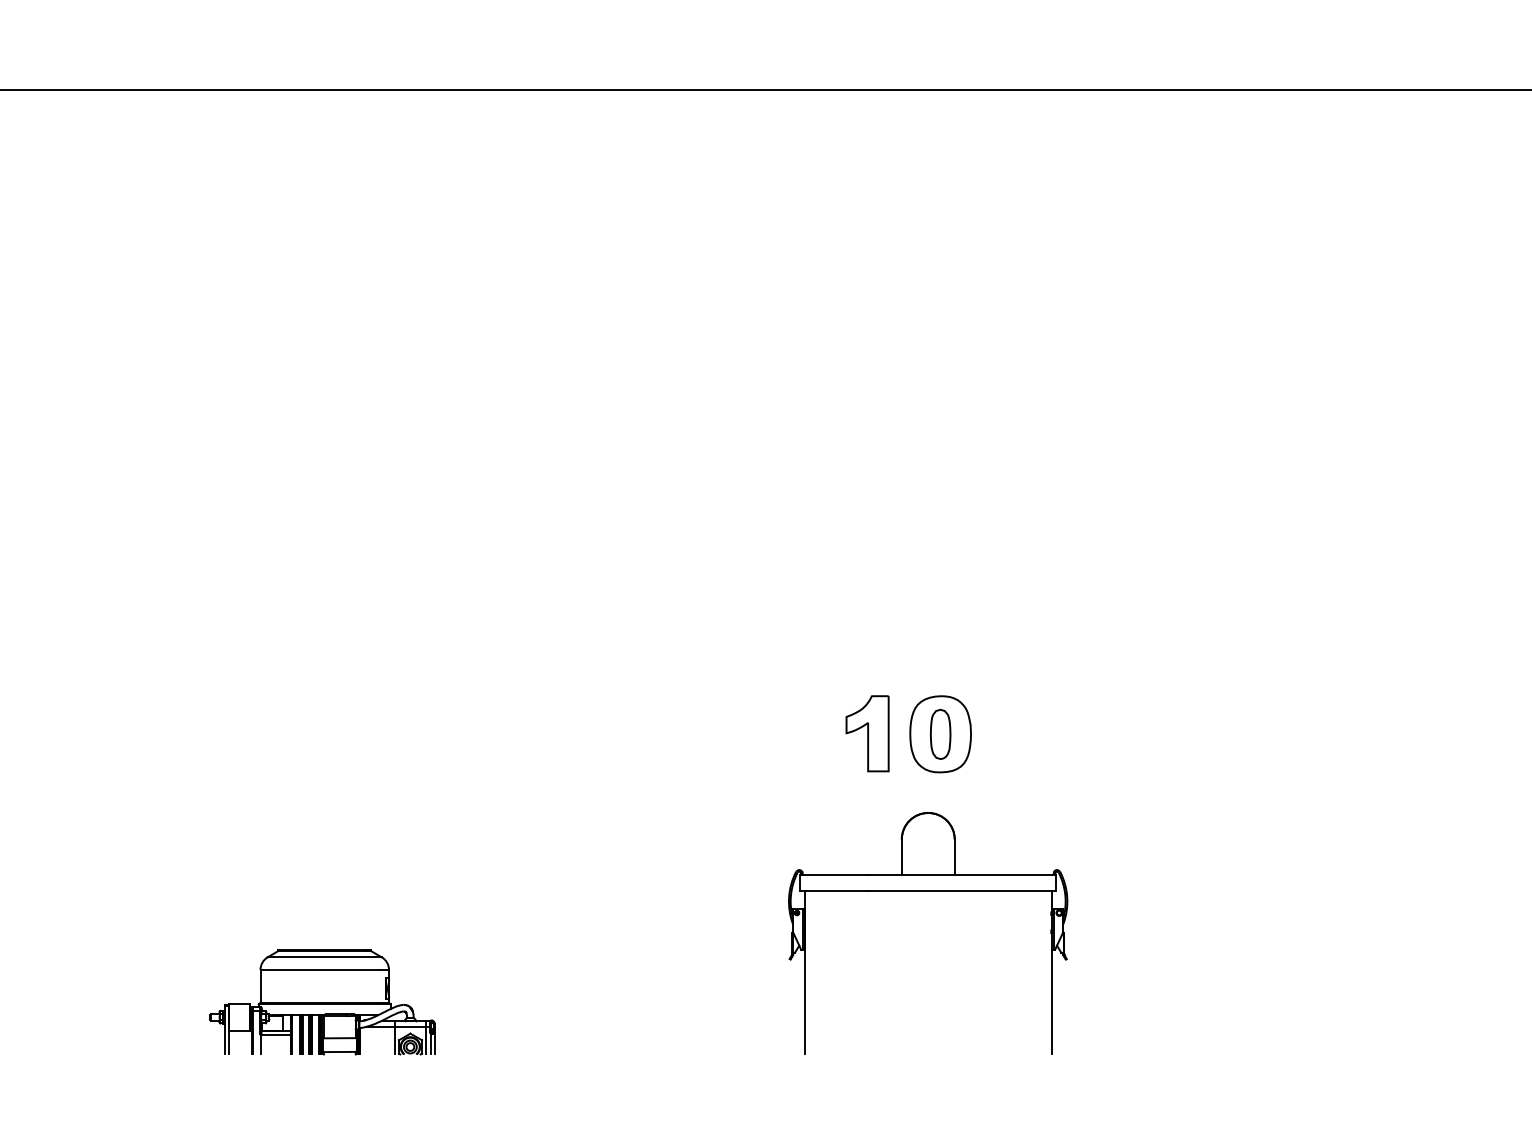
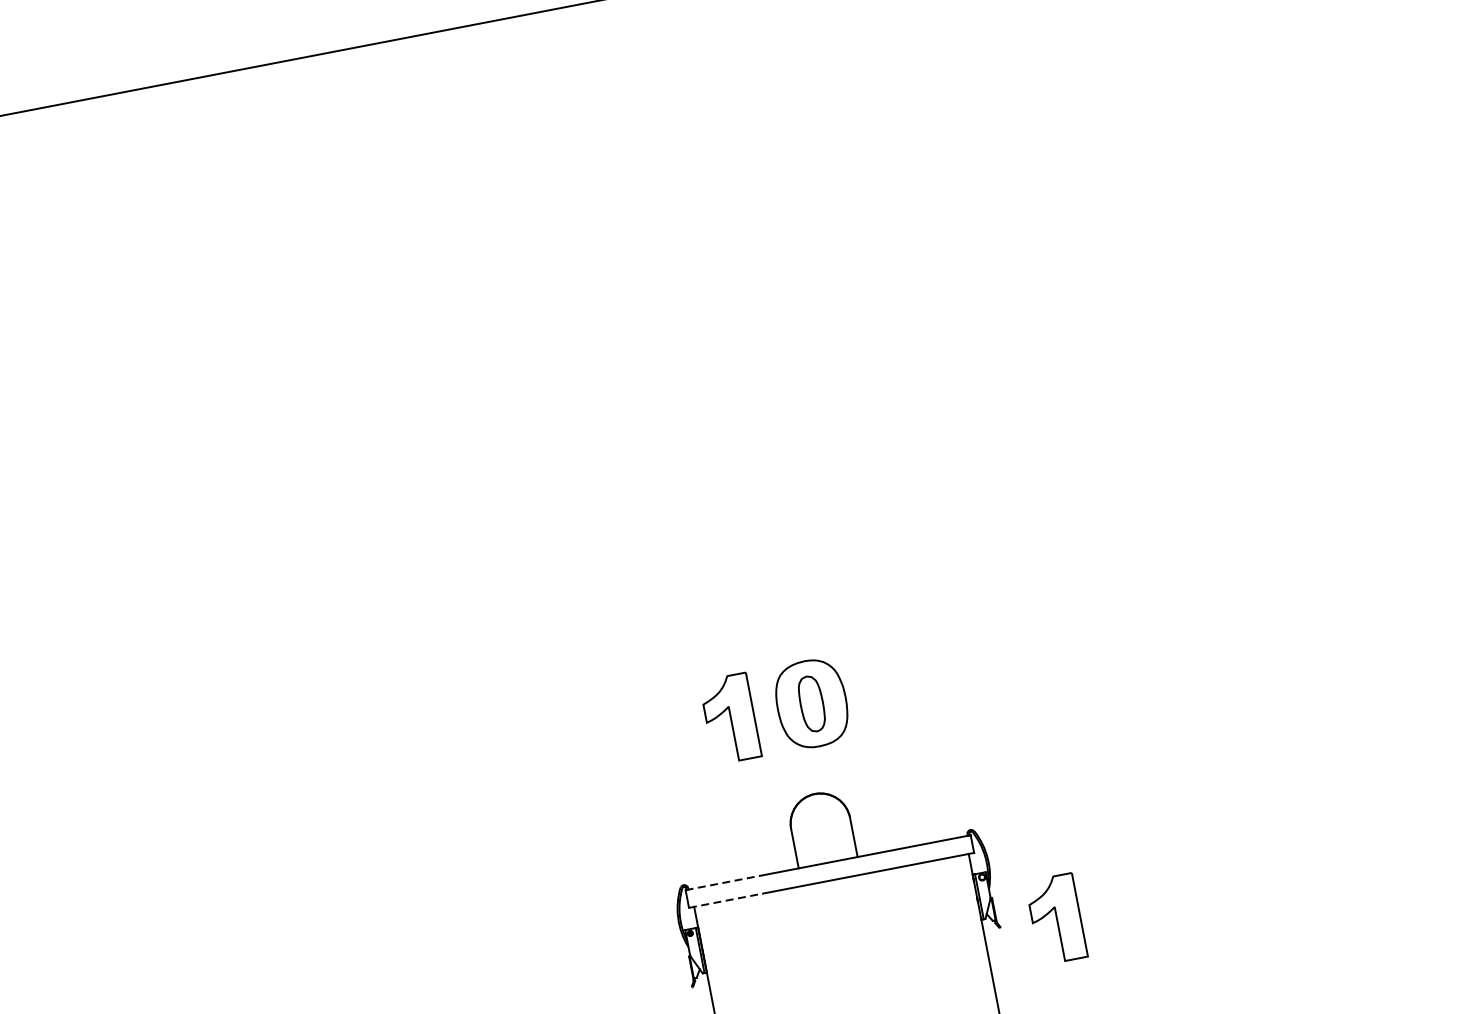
line: (834, 874) -> (723, 882), solid -> dashed
line: (834, 890) -> (727, 900), solid -> dashed
part: (1116, 961) -> (1056, 918), added

